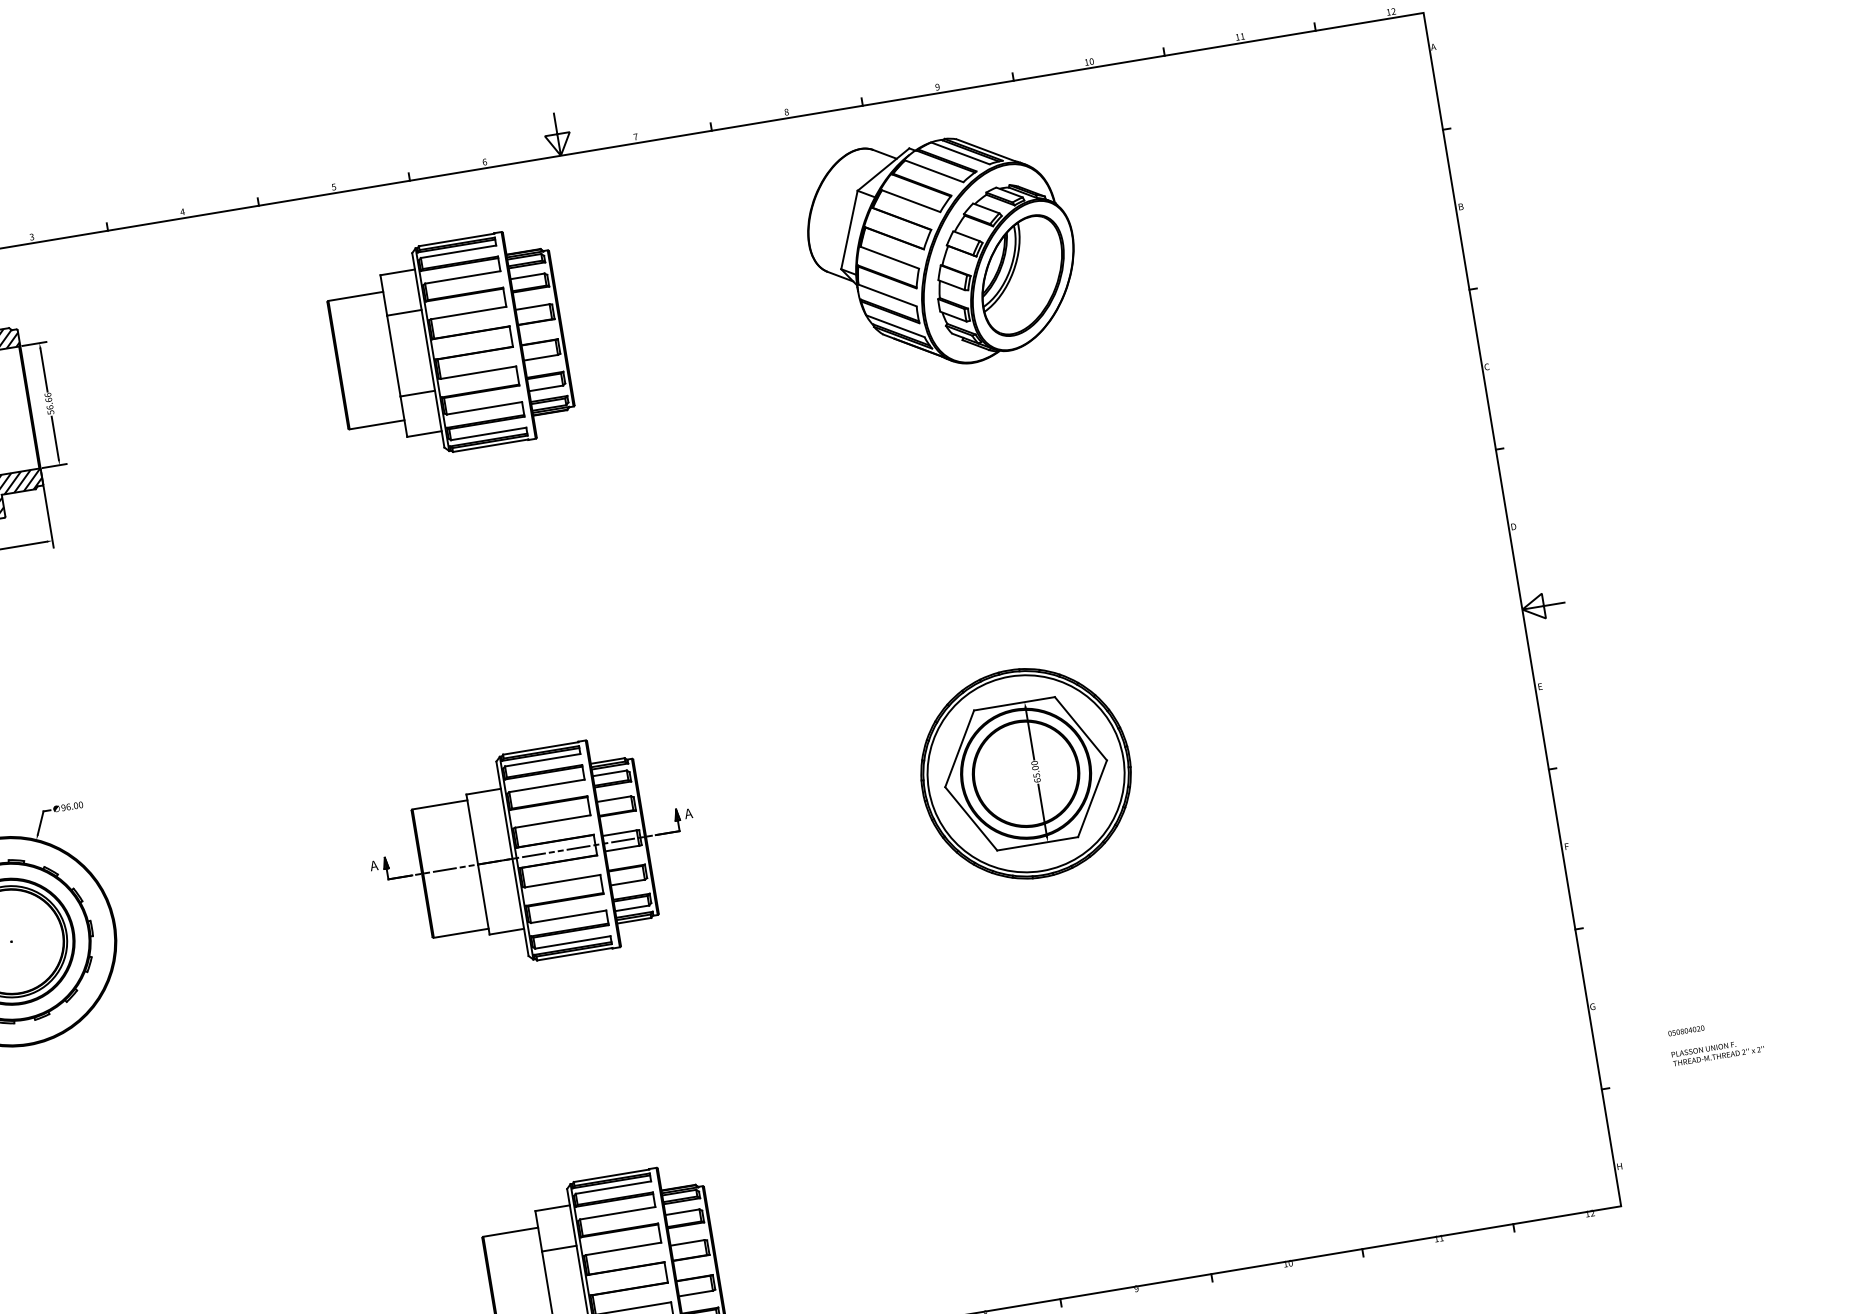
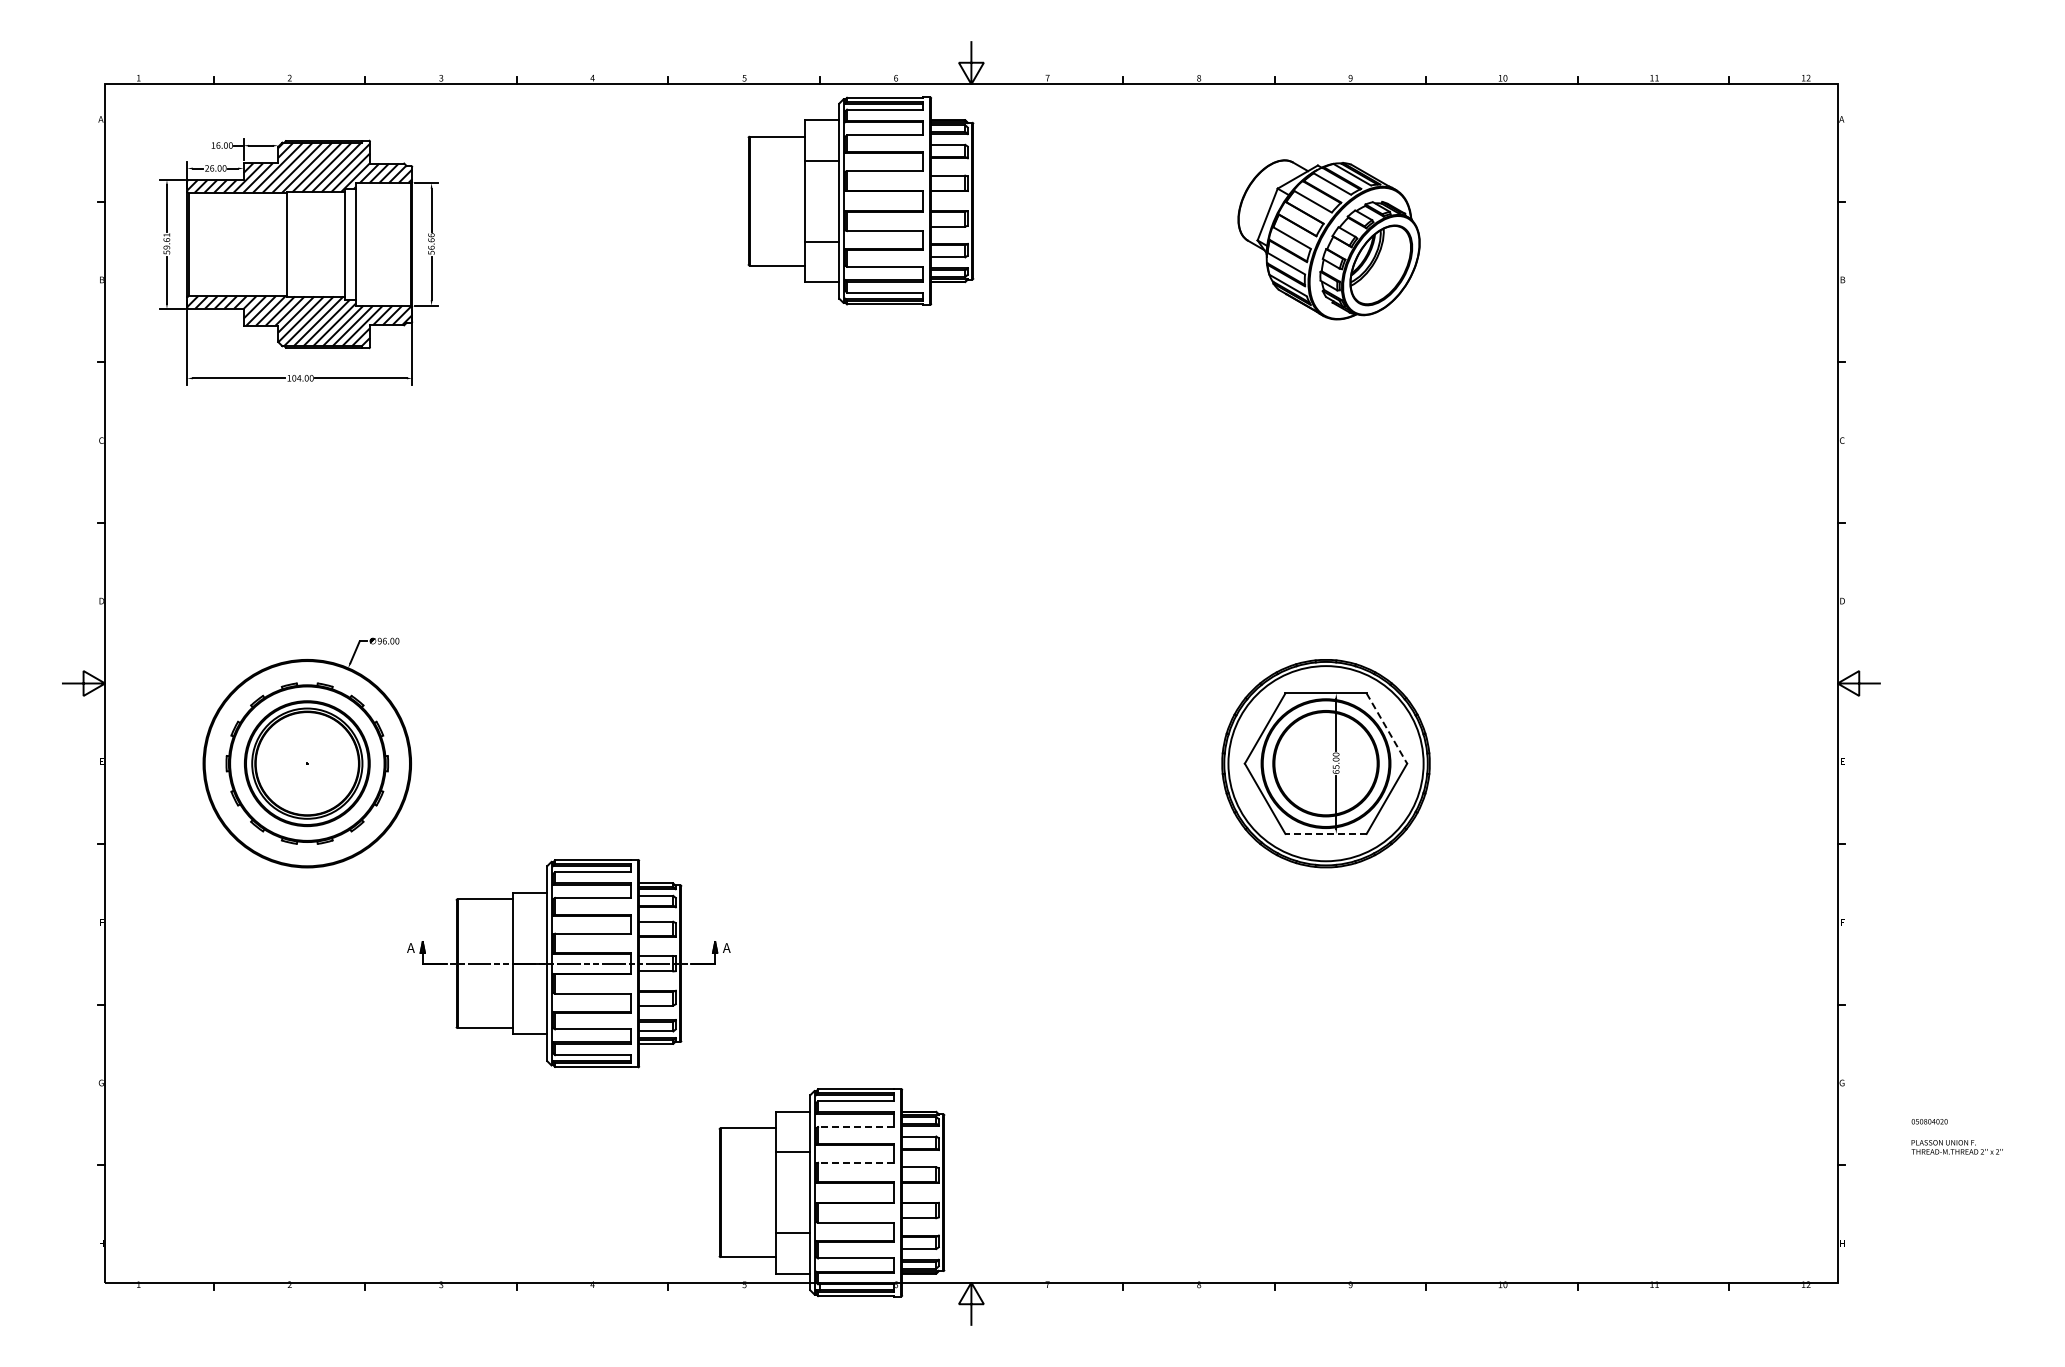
part: (942, 251) -> (1328, 239), size x0.7
part: (449, 346) -> (860, 200), moved
line: (1080, 728) -> (1386, 728), solid -> dashed
line: (1038, 843) -> (1326, 833), solid -> dashed
part: (533, 855) -> (568, 963), moved
line: (617, 1213) -> (855, 1127), solid -> dashed
line: (623, 1248) -> (855, 1162), solid -> dashed

